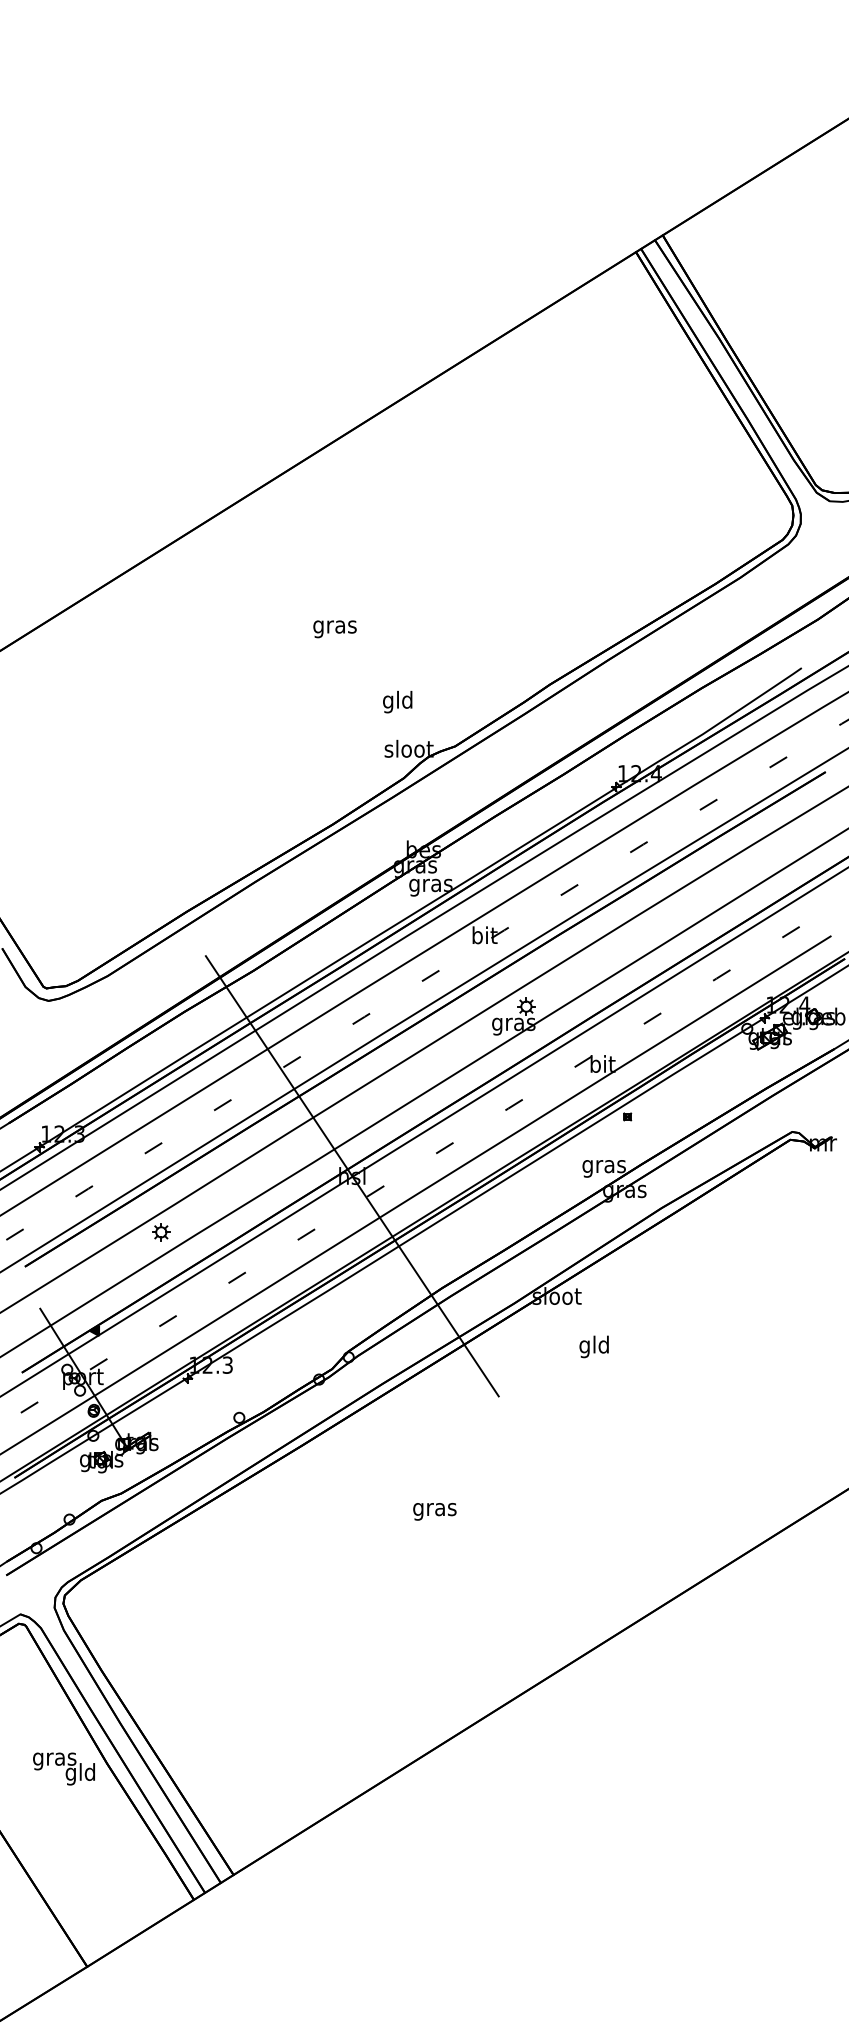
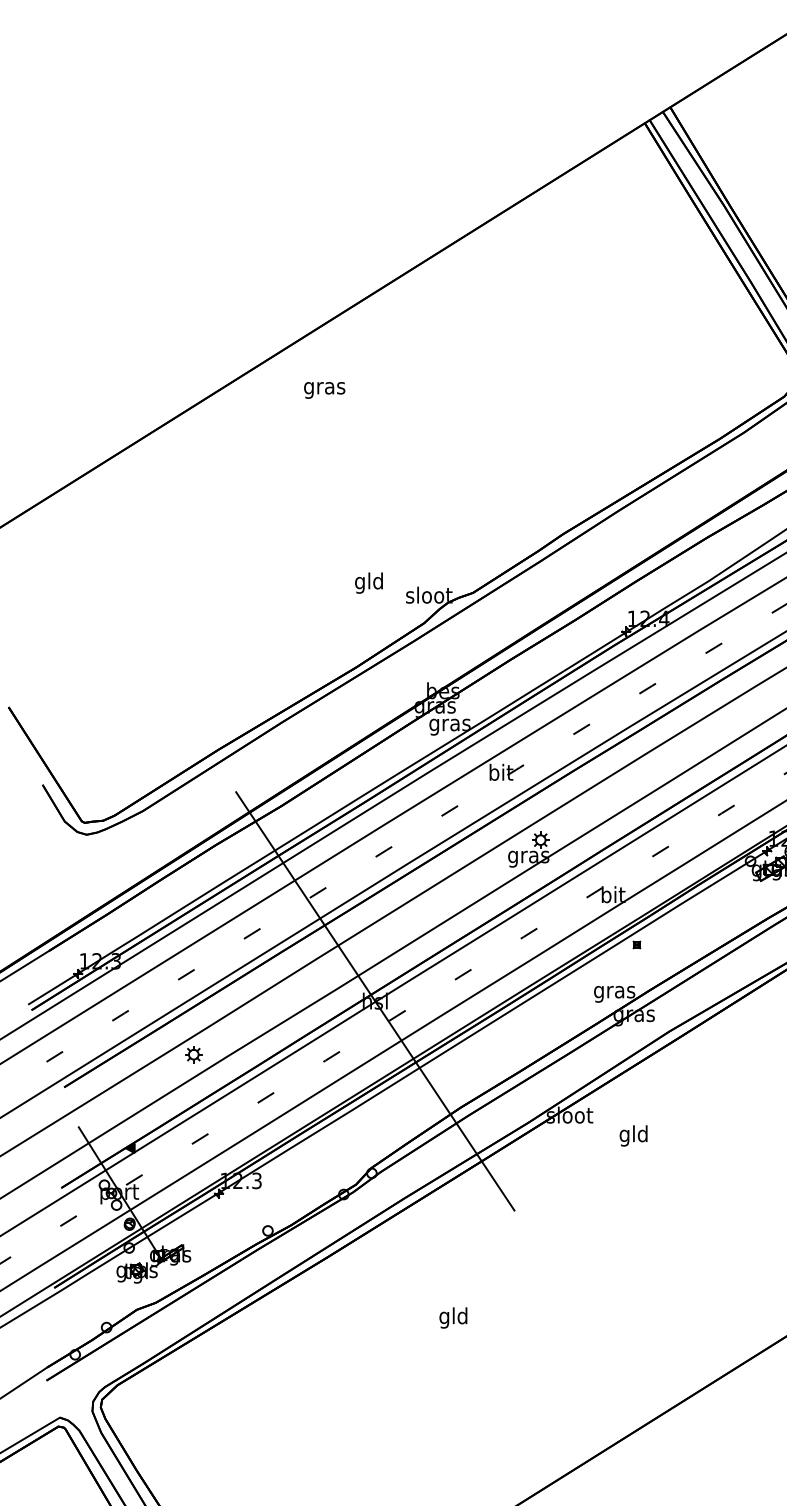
text: (334, 629) -> (324, 390), moved
text: (397, 701) -> (368, 582), moved
text: (593, 1346) -> (632, 1135), moved
text: (434, 1509) -> (453, 1317), gras -> gld

